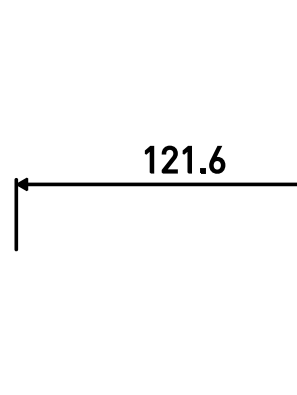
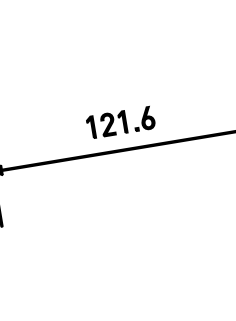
part: (184, 159) -> (120, 122), moved

